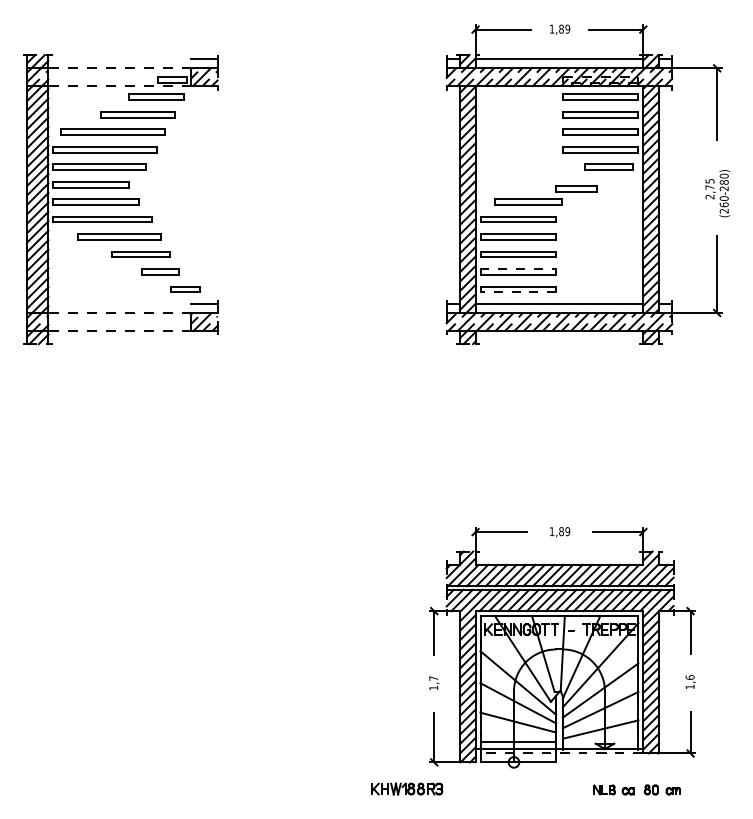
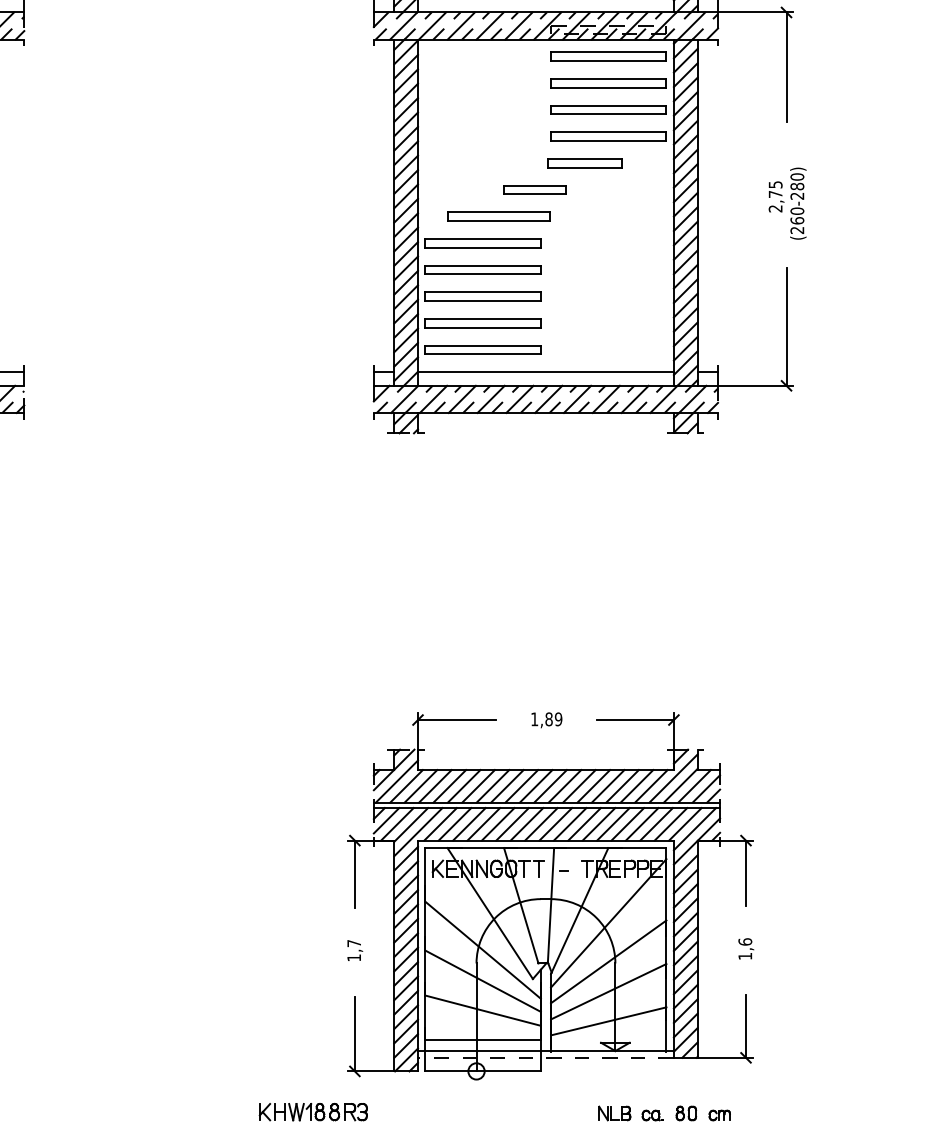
part: (608, 166) -> (584, 162), moved
part: (576, 188) -> (535, 189), moved
line: (518, 269) -> (483, 319), dashed -> solid
line: (518, 292) -> (483, 354), dashed -> solid

